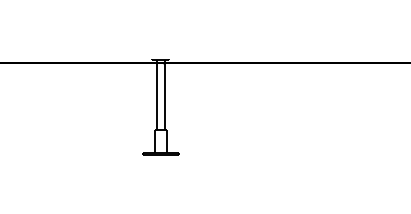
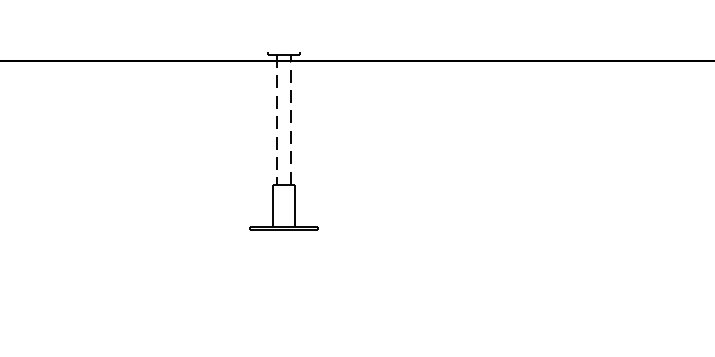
line: (156, 95) -> (275, 120), solid -> dashed
line: (164, 96) -> (290, 122), solid -> dashed

